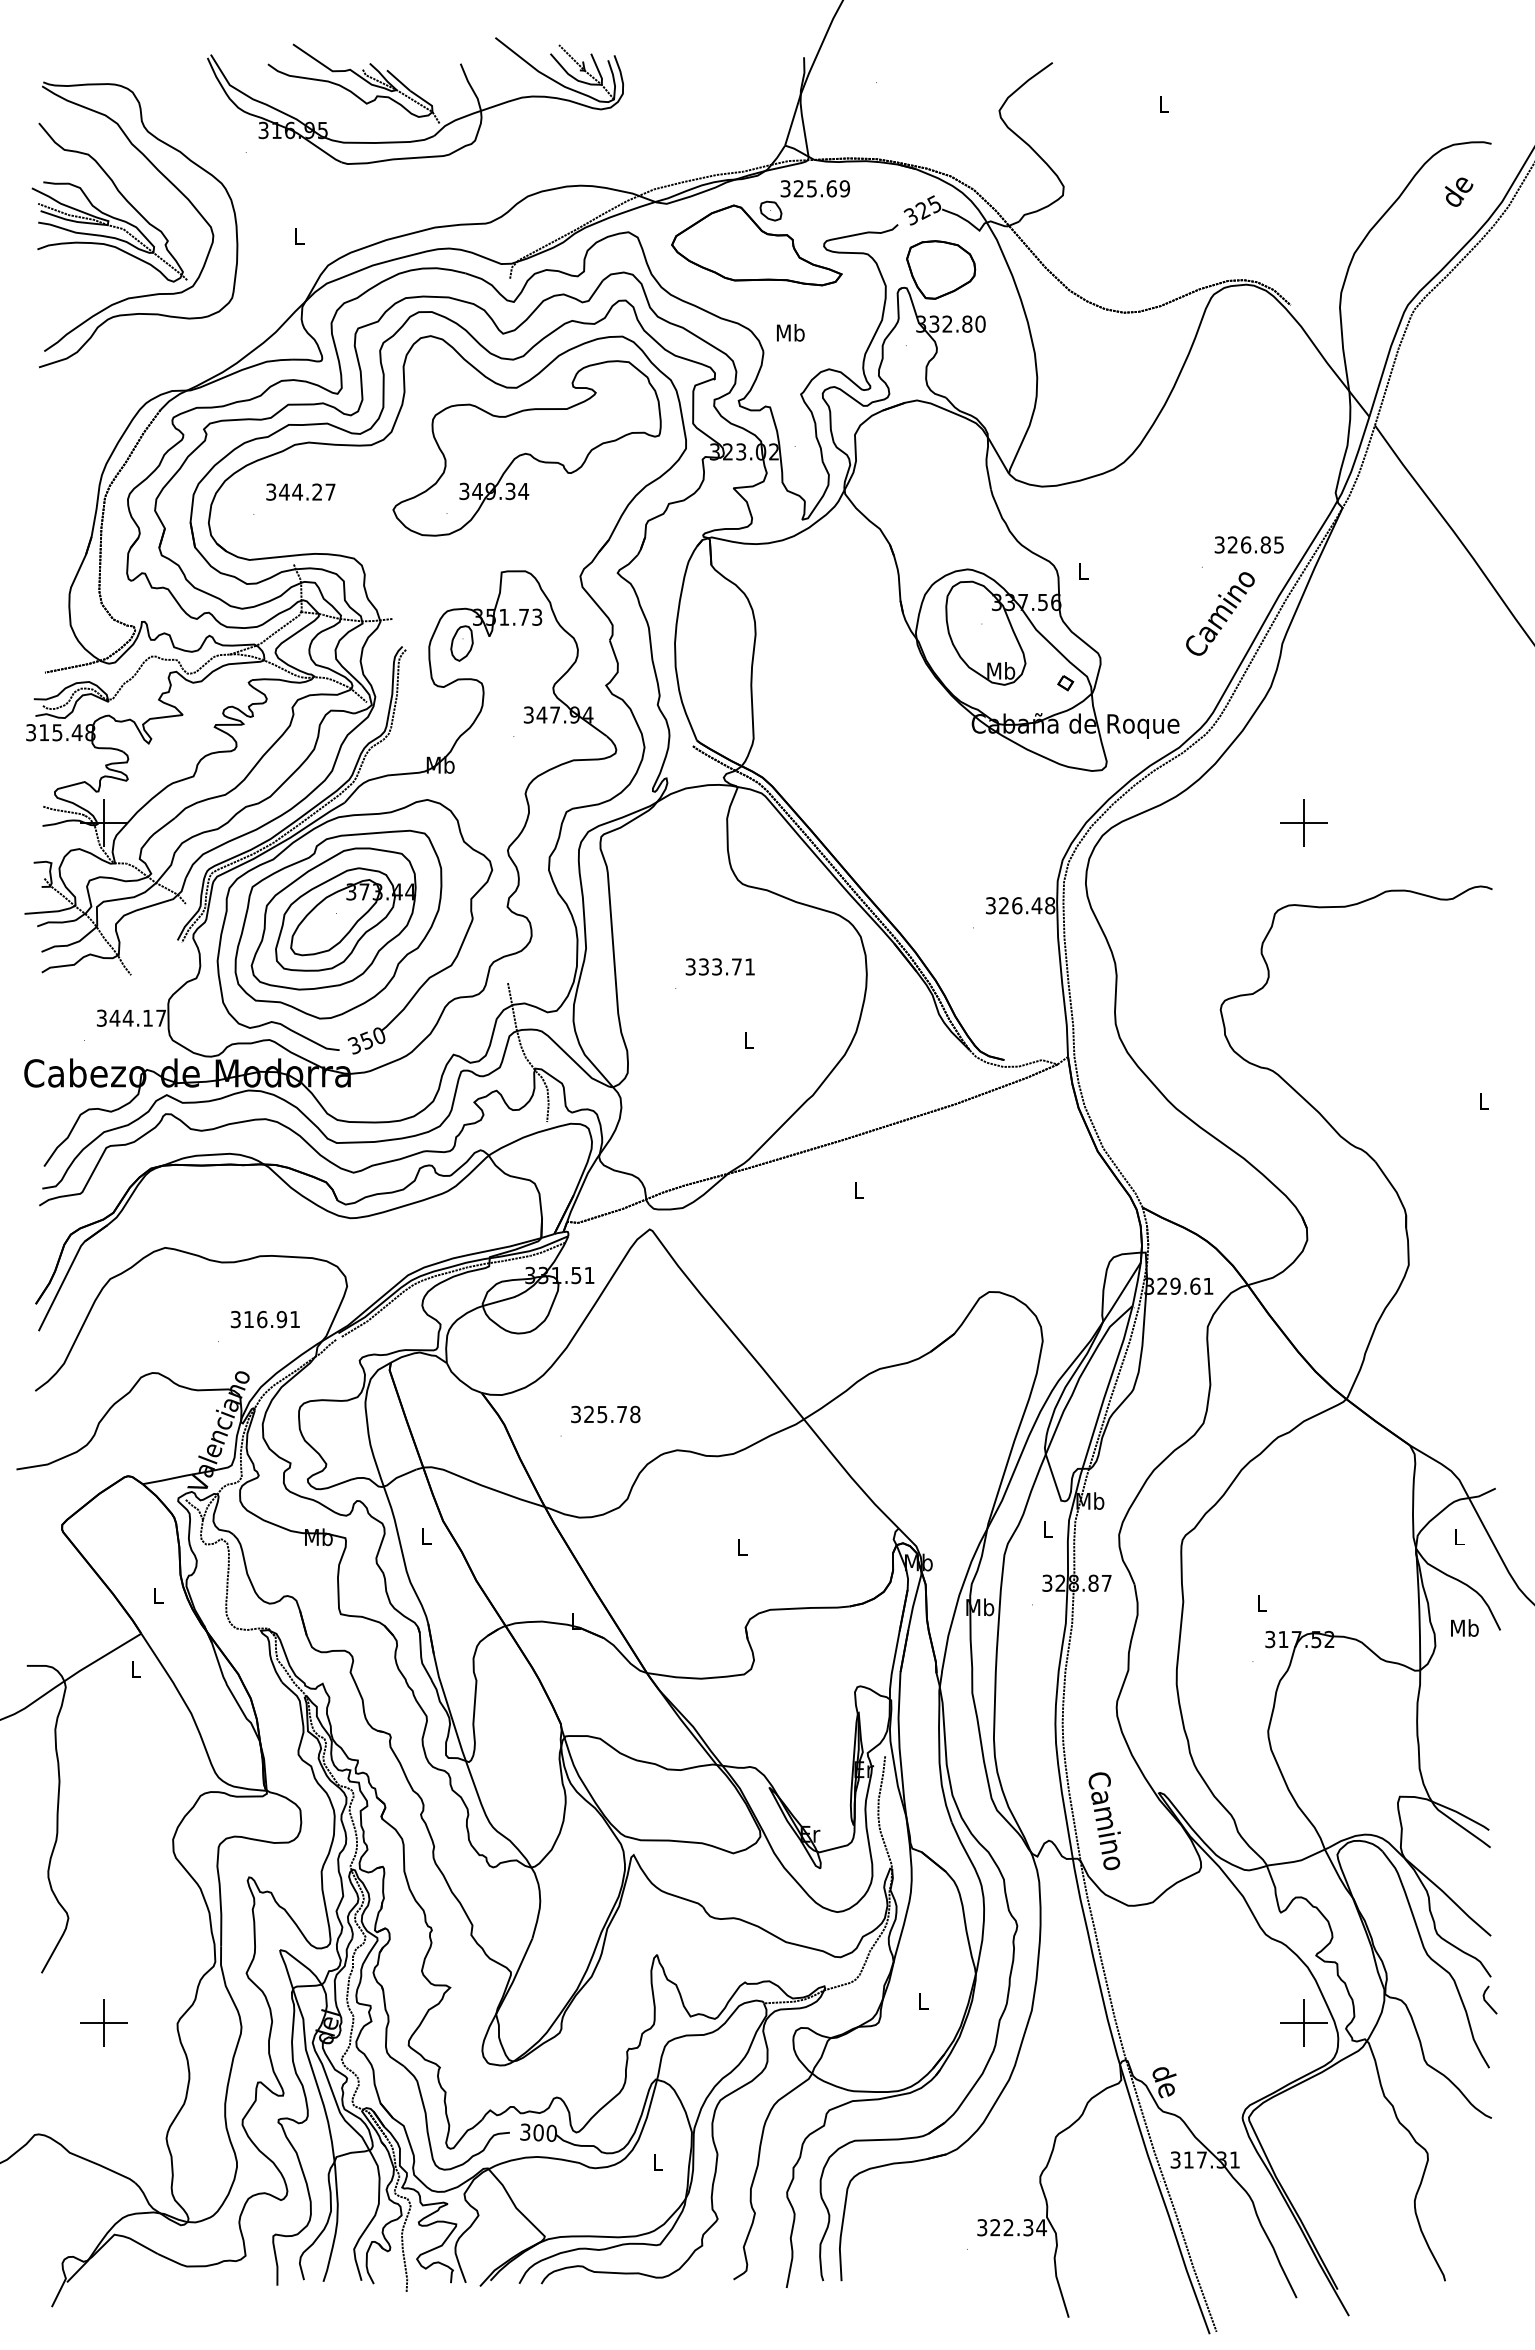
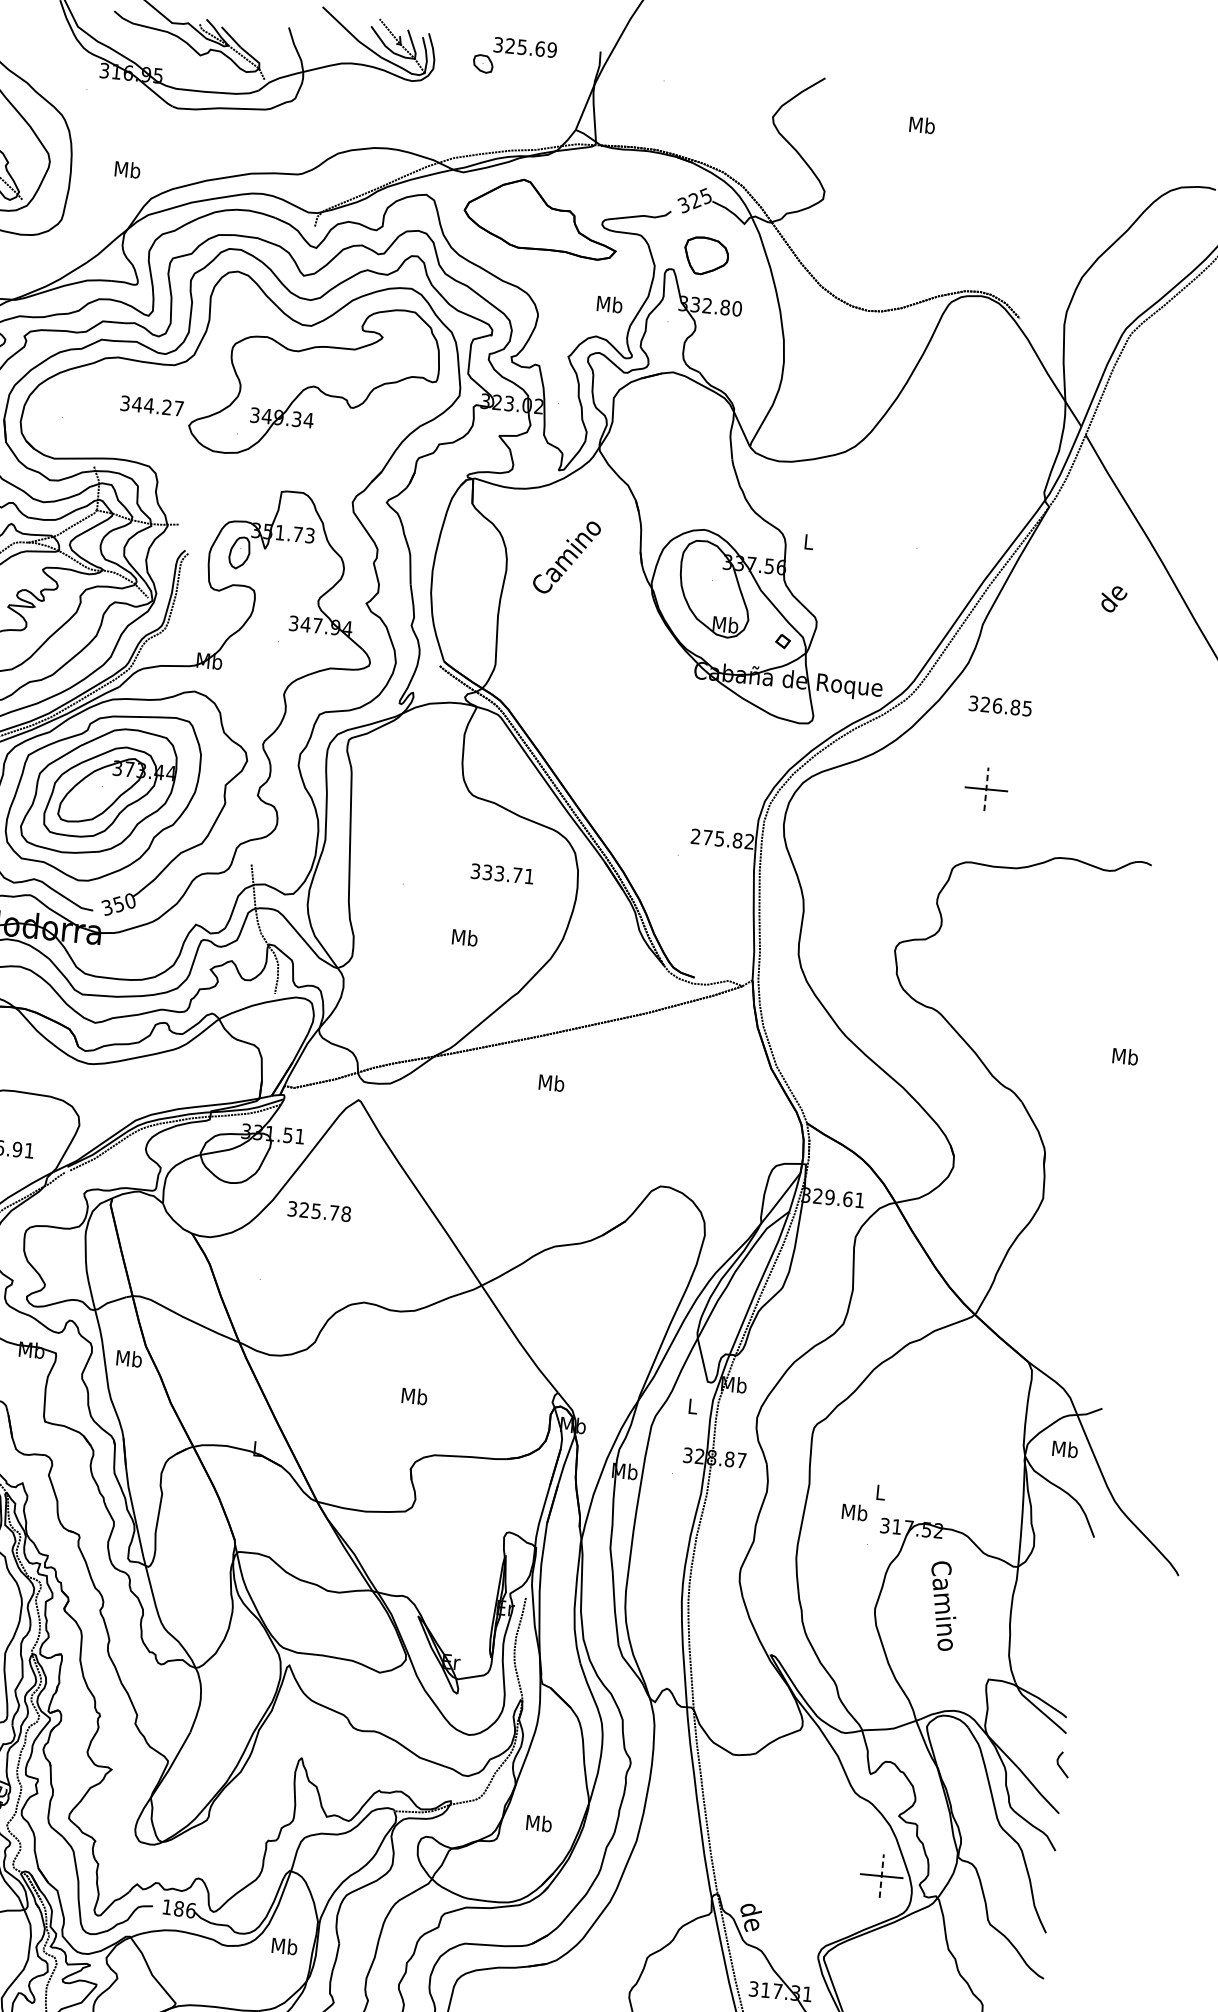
text: (1163, 103) -> (922, 124), L -> Mb
text: (1458, 191) -> (1113, 598), moved
part: (804, 200) -> (514, 57), moved
text: (299, 236) -> (127, 169), L -> Mb
part: (941, 269) -> (706, 255), size x0.7
text: (790, 332) -> (609, 304), moved
text: (300, 491) -> (151, 405), moved
text: (1248, 544) -> (999, 705), moved
text: (1220, 613) -> (566, 556), moved
line: (1303, 823) -> (986, 789), solid -> dashed
text: (1020, 905) -> (722, 838), 326.48 -> 275.82
text: (719, 966) -> (501, 873), moved
text: (748, 1040) -> (464, 937), L -> Mb
text: (1483, 1100) -> (1125, 1056), L -> Mb
text: (859, 1190) -> (551, 1083), L -> Mb
text: (605, 1414) -> (319, 1211), moved
text: (426, 1536) -> (129, 1358), L -> Mb
text: (1459, 1536) -> (1065, 1448), L -> Mb
text: (742, 1547) -> (414, 1396), L -> Mb
text: (1464, 1627) -> (854, 1511), moved
text: (1104, 1821) -> (942, 1606), moved
text: (923, 2001) -> (539, 1823), L -> Mb
line: (1487, 2001) -> (1060, 1765), moved
line: (1303, 2023) -> (881, 1876), solid -> dashed
text: (538, 2132) -> (178, 1908), 300 -> 186
text: (658, 2162) -> (285, 1946), L -> Mb

